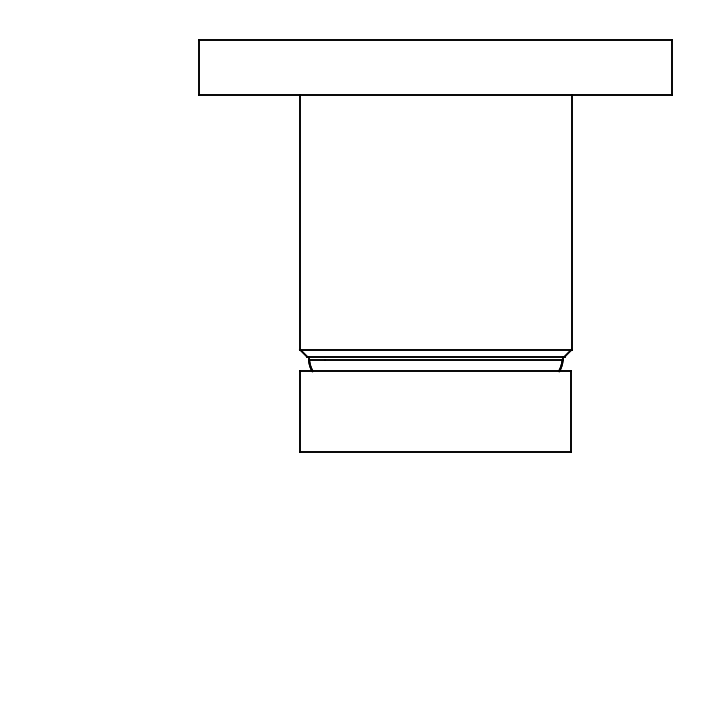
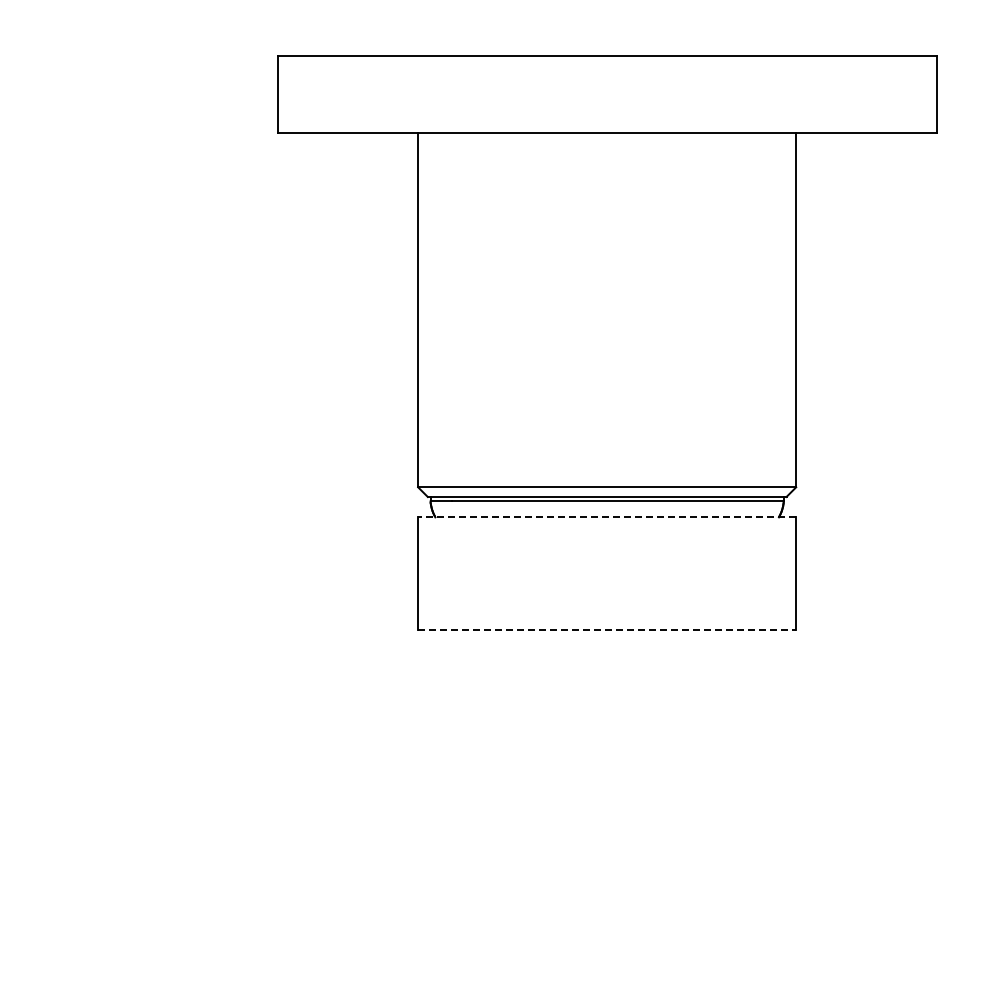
line: (436, 371) -> (607, 517), solid -> dashed
line: (436, 452) -> (607, 630), solid -> dashed

